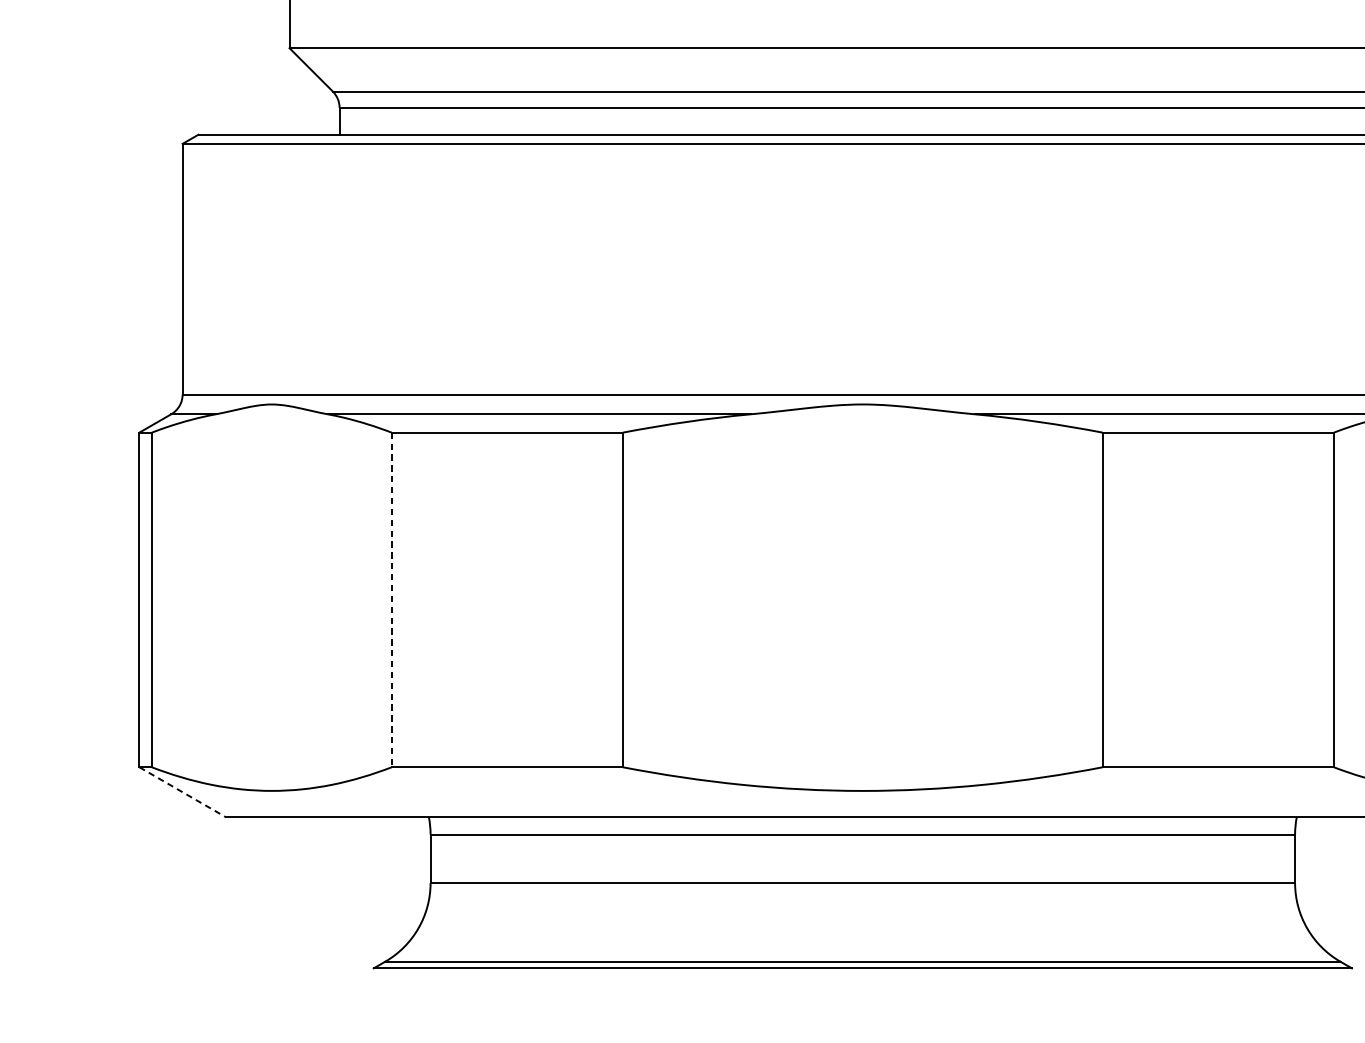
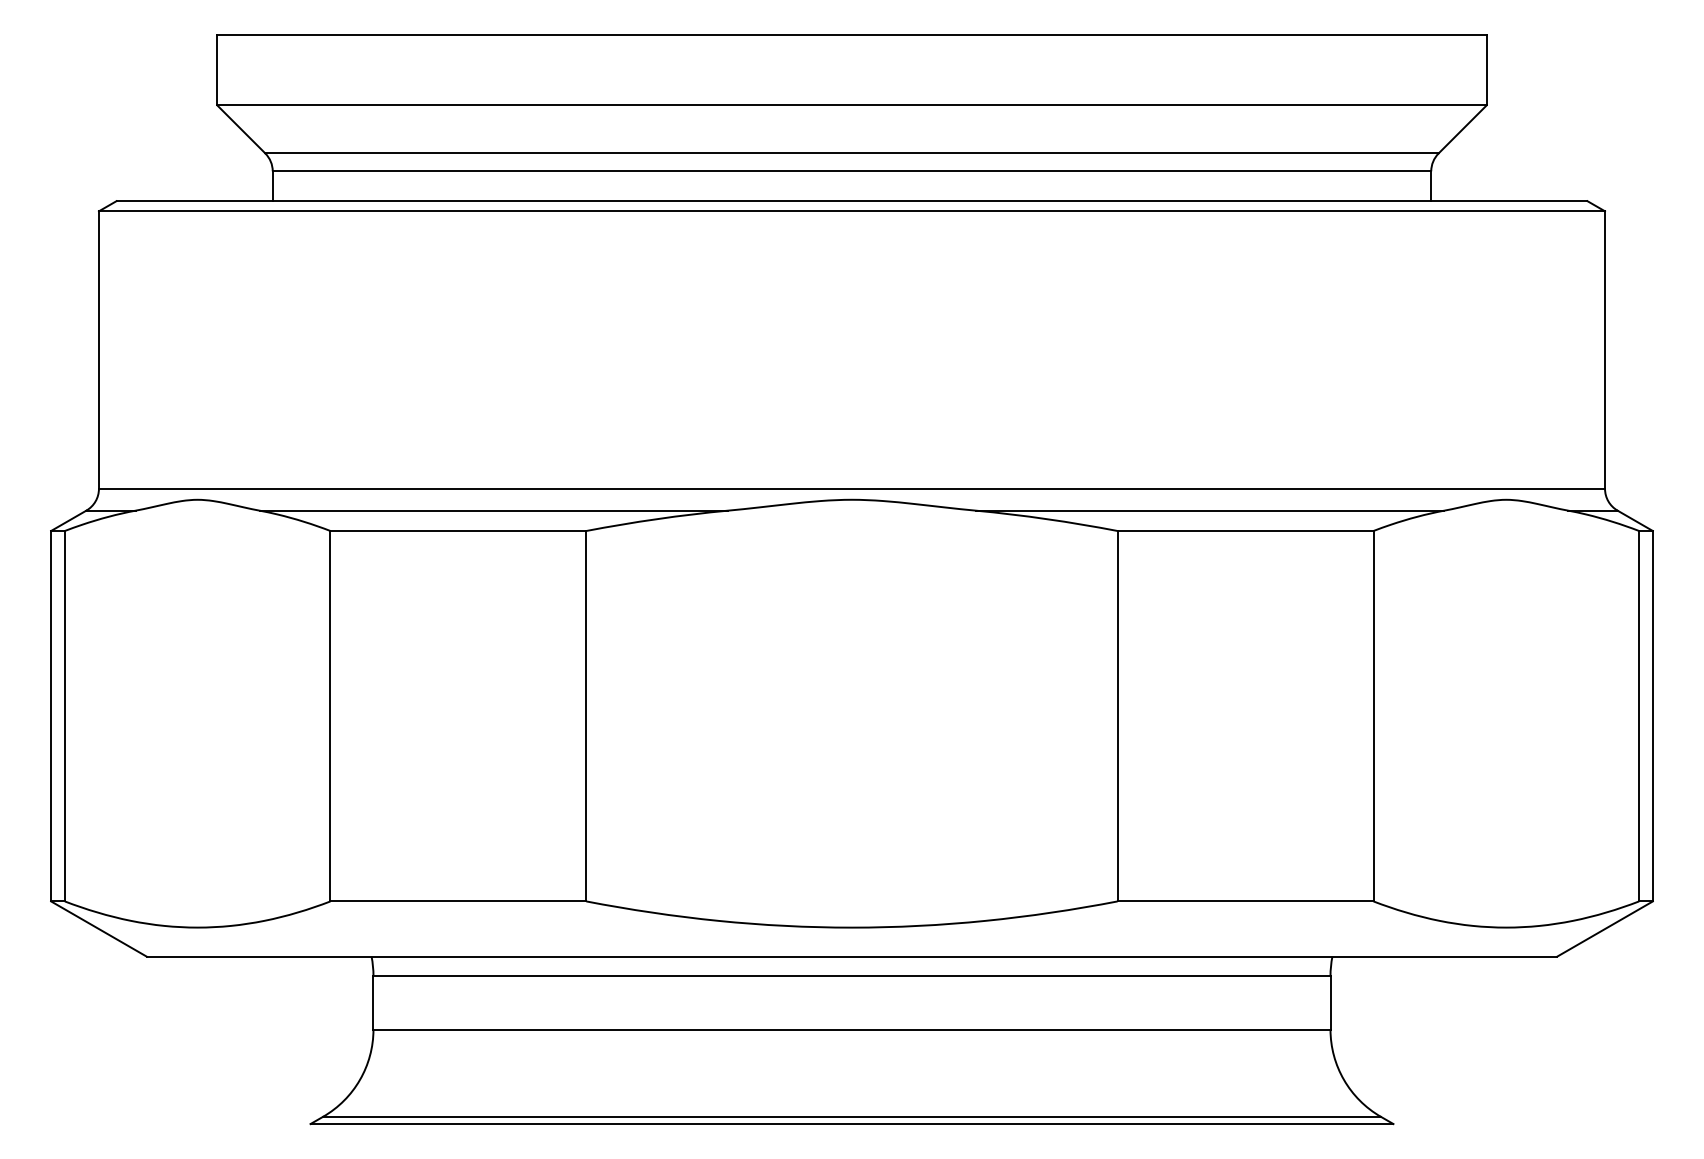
line: (391, 600) -> (330, 716), dashed -> solid
line: (183, 792) -> (99, 929), dashed -> solid

